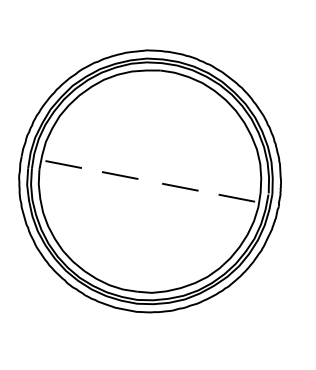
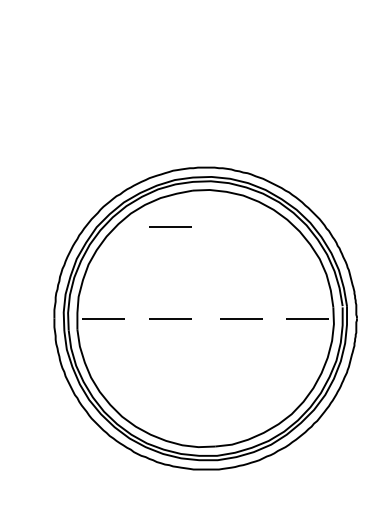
line: (135, 97) -> (170, 226), added

